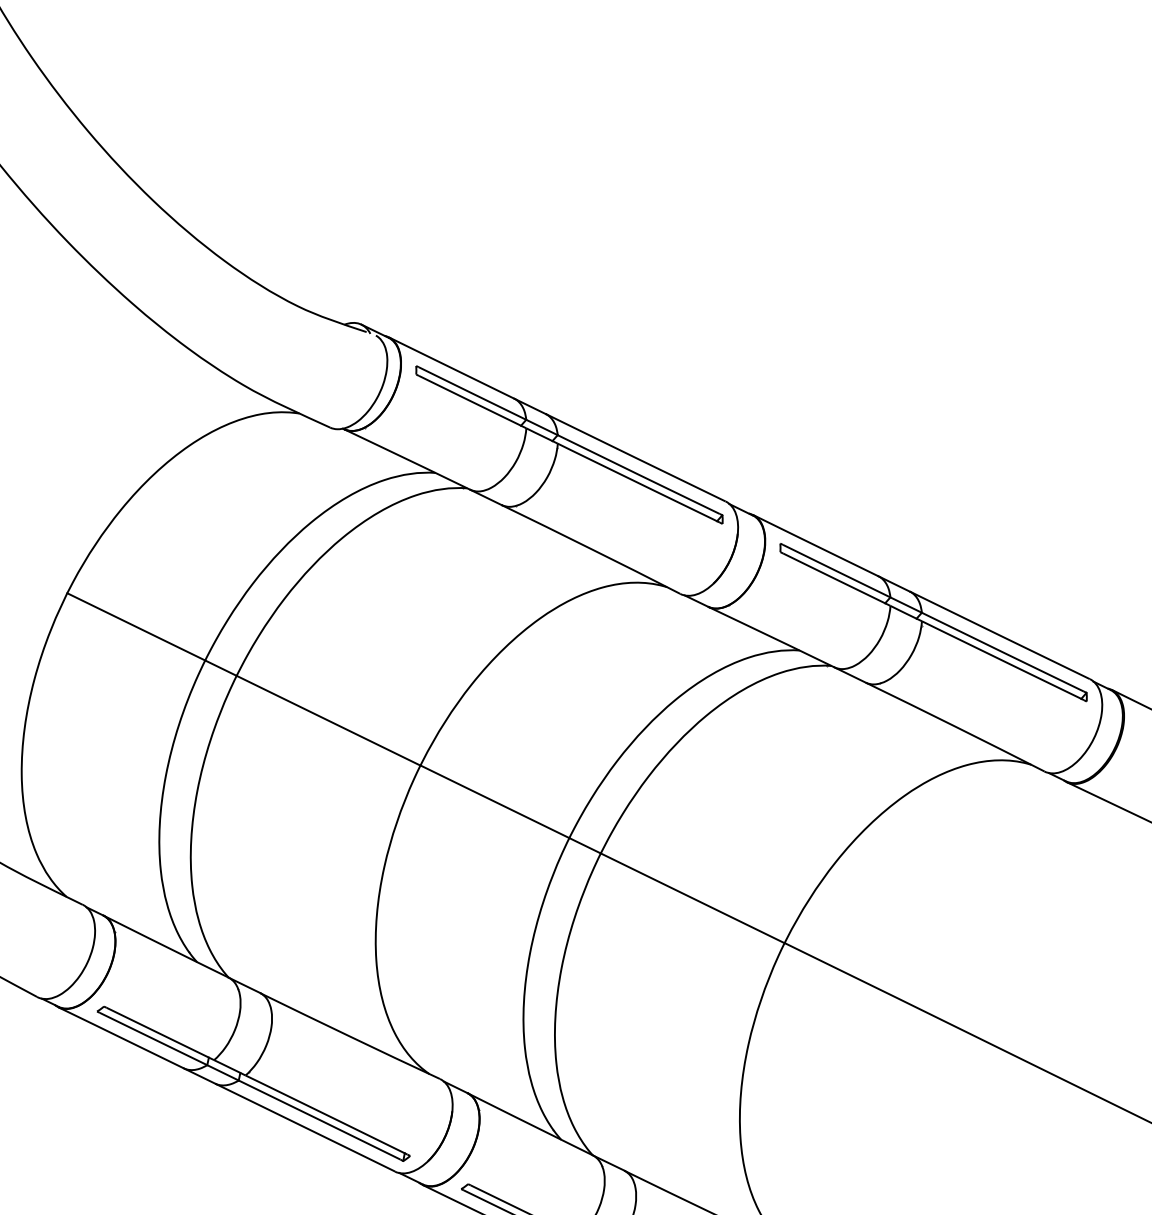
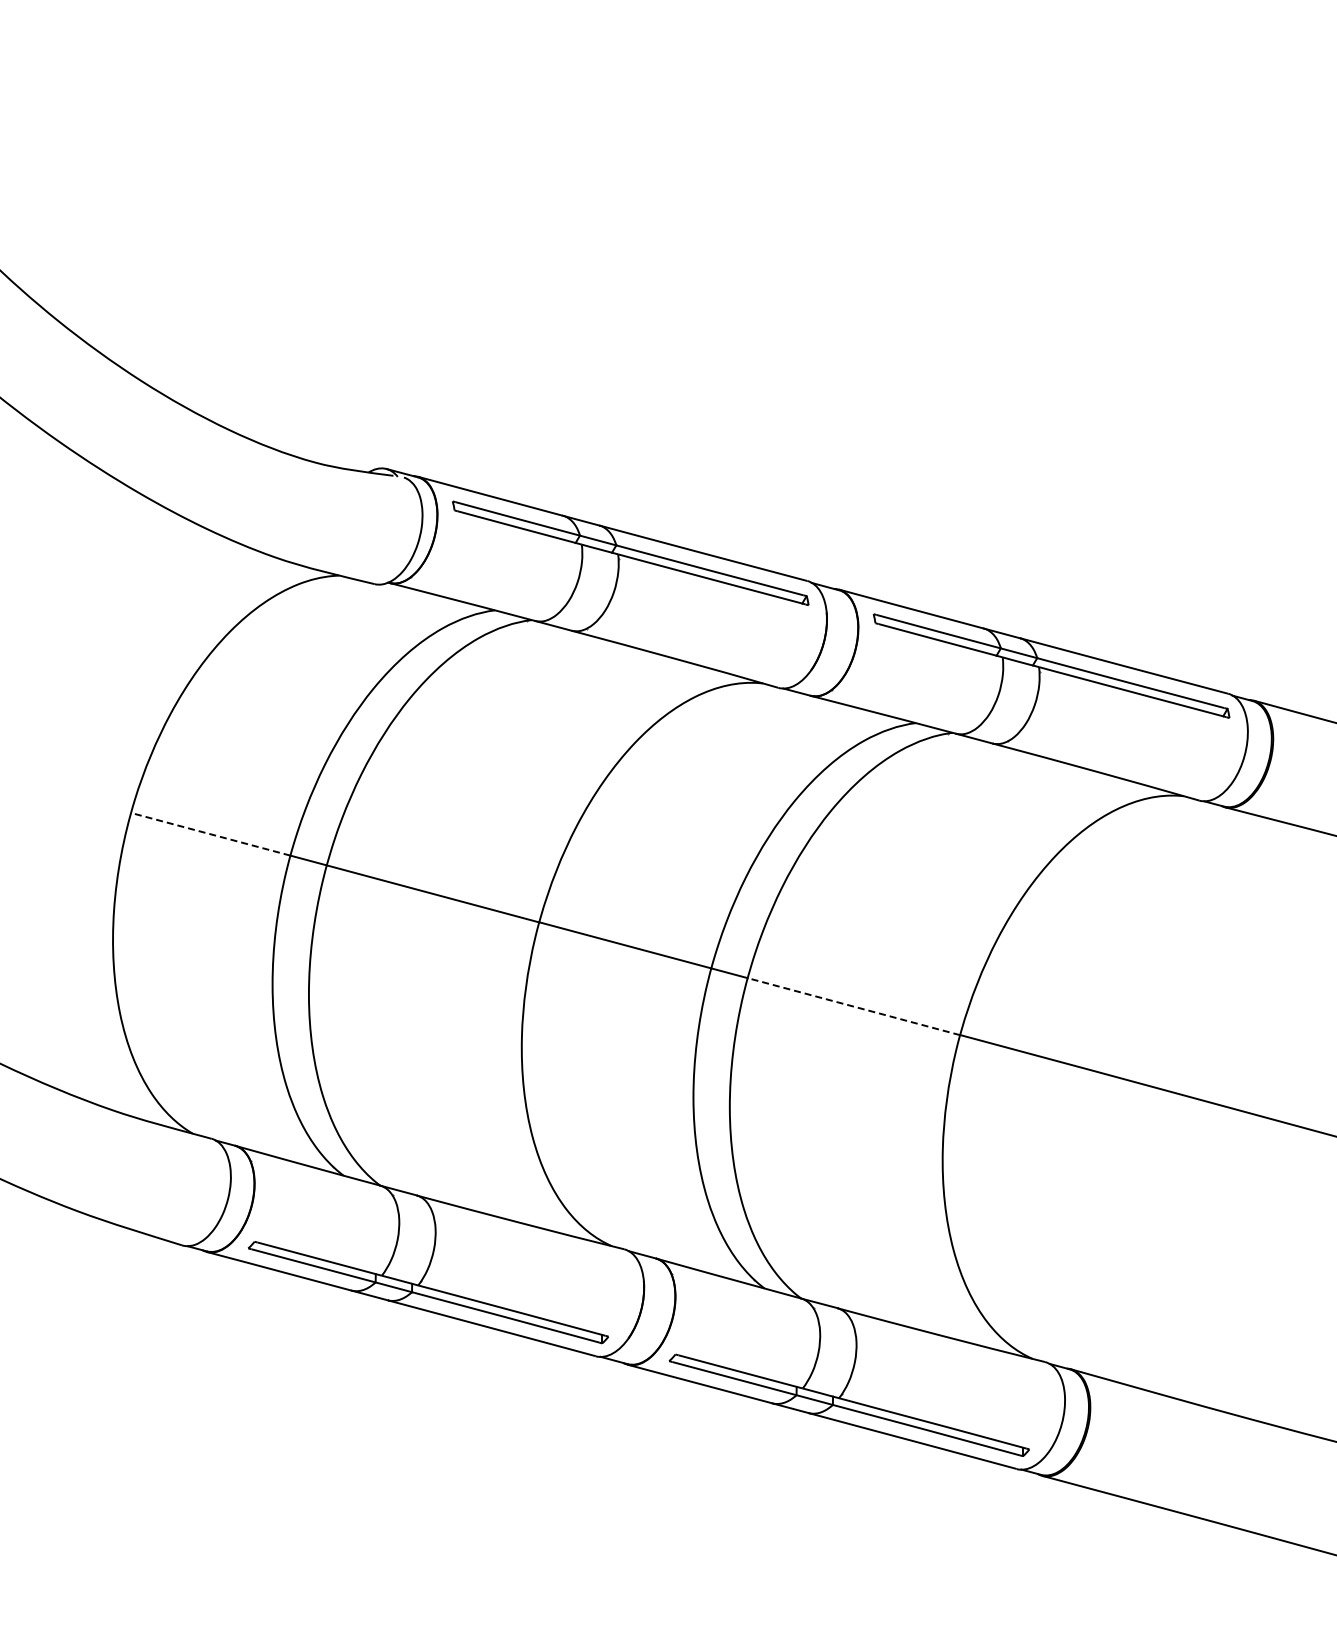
line: (136, 627) -> (210, 834), solid -> dashed
line: (692, 898) -> (853, 1006), solid -> dashed

